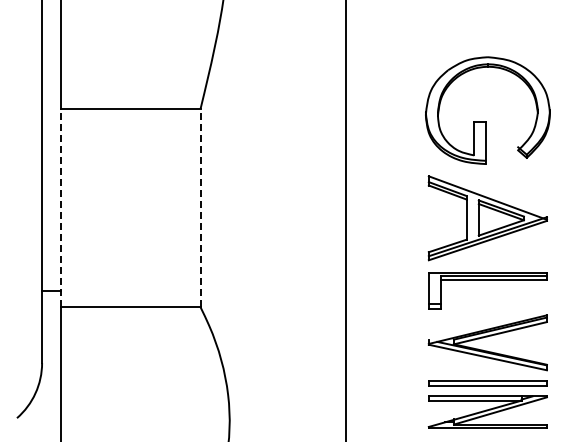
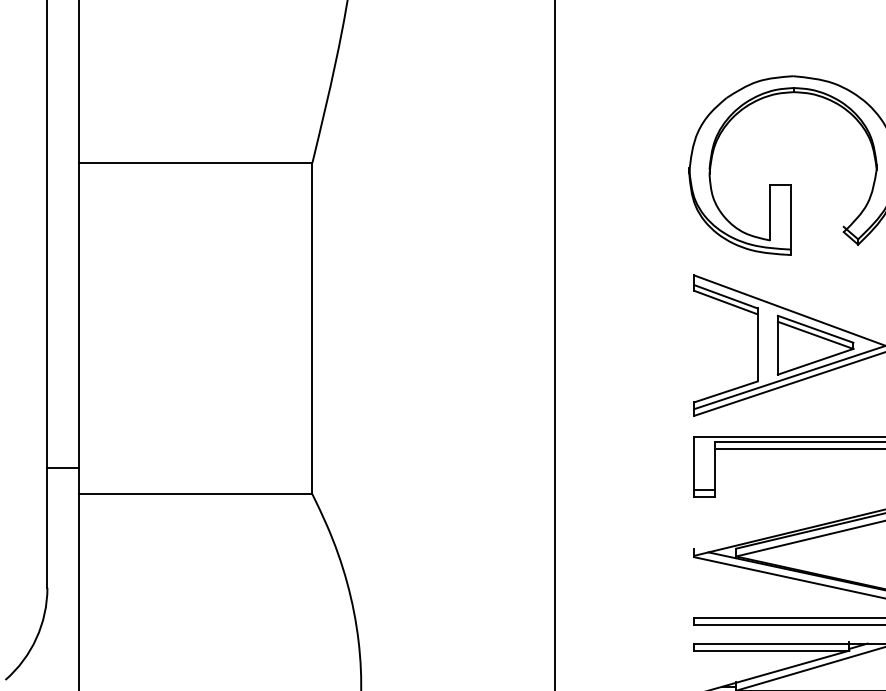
line: (61, 207) -> (79, 327), dashed -> solid
line: (200, 207) -> (312, 327), dashed -> solid

